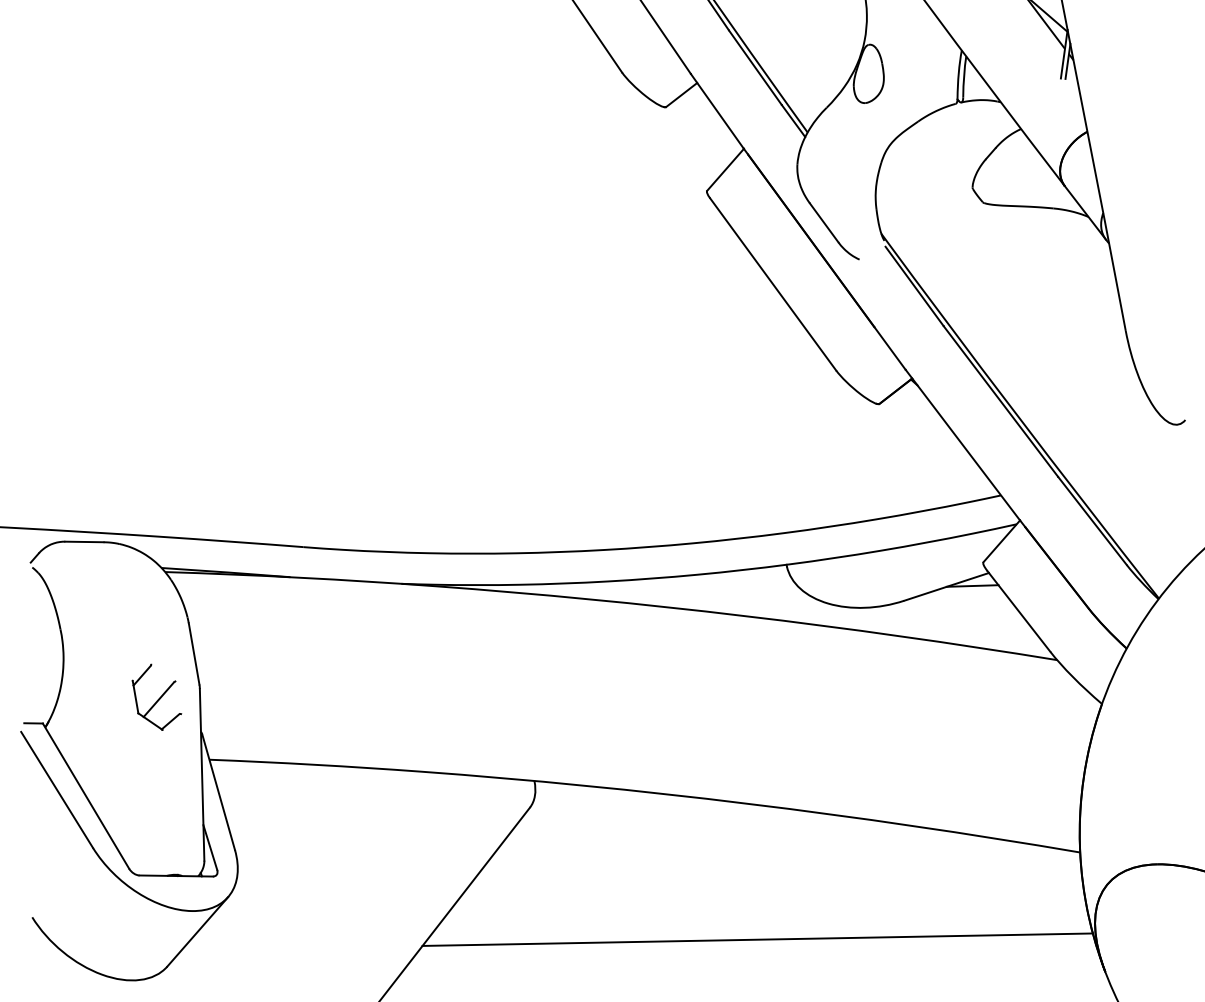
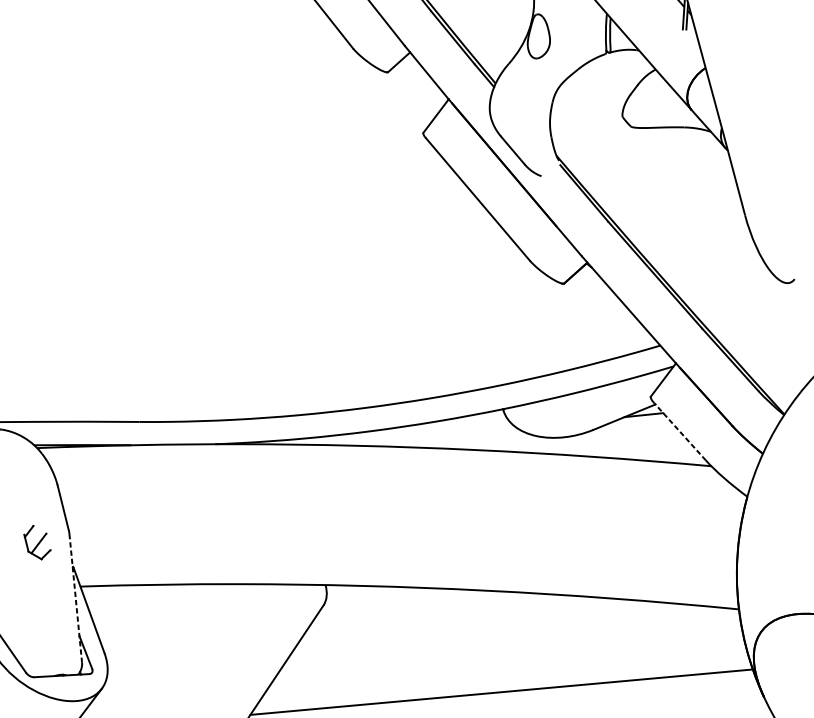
line: (1018, 611) -> (679, 431), solid -> dashed
part: (156, 696) -> (37, 541), size x0.7
line: (202, 774) -> (76, 598), solid -> dashed

